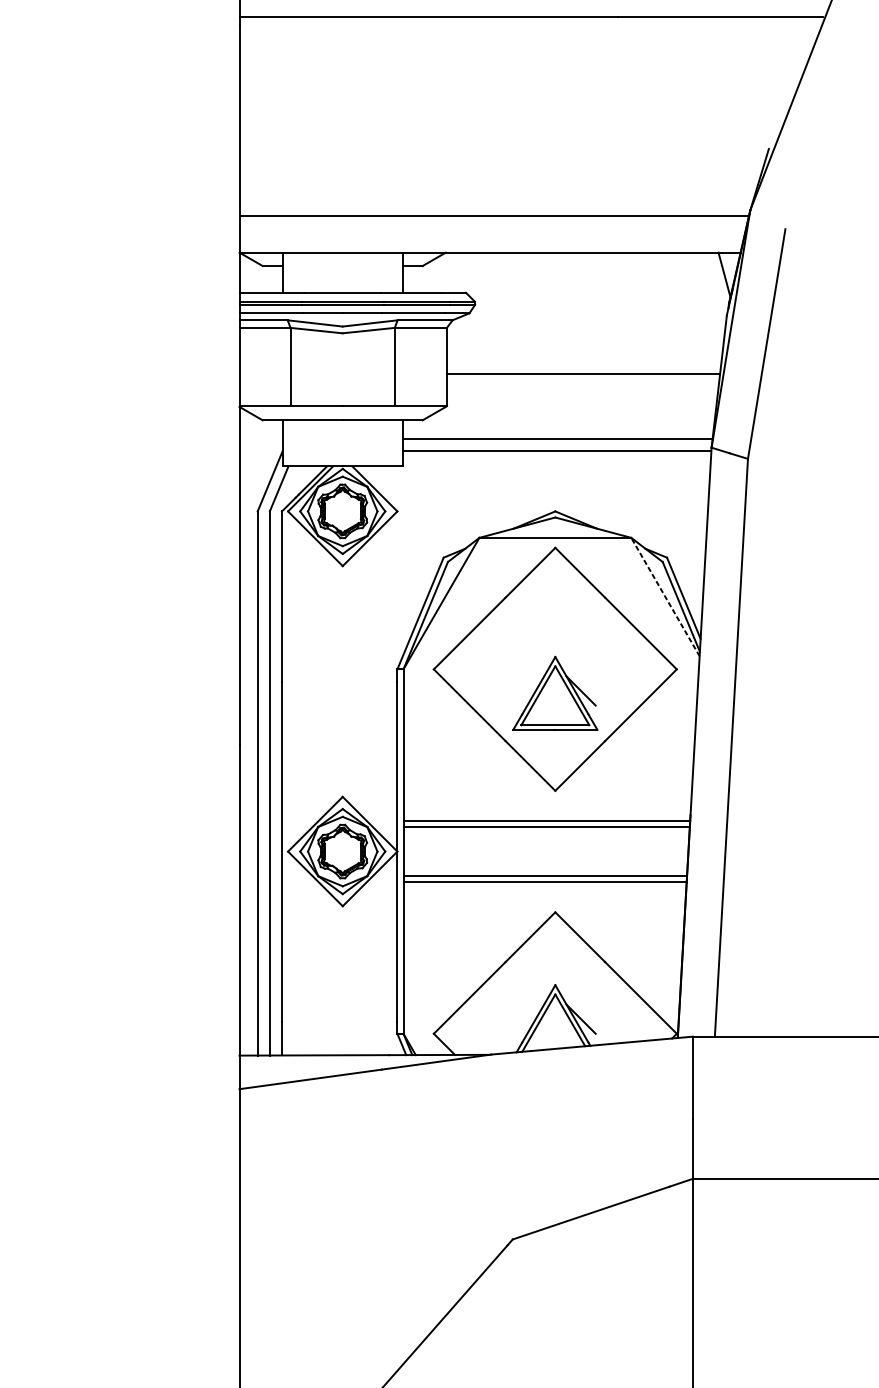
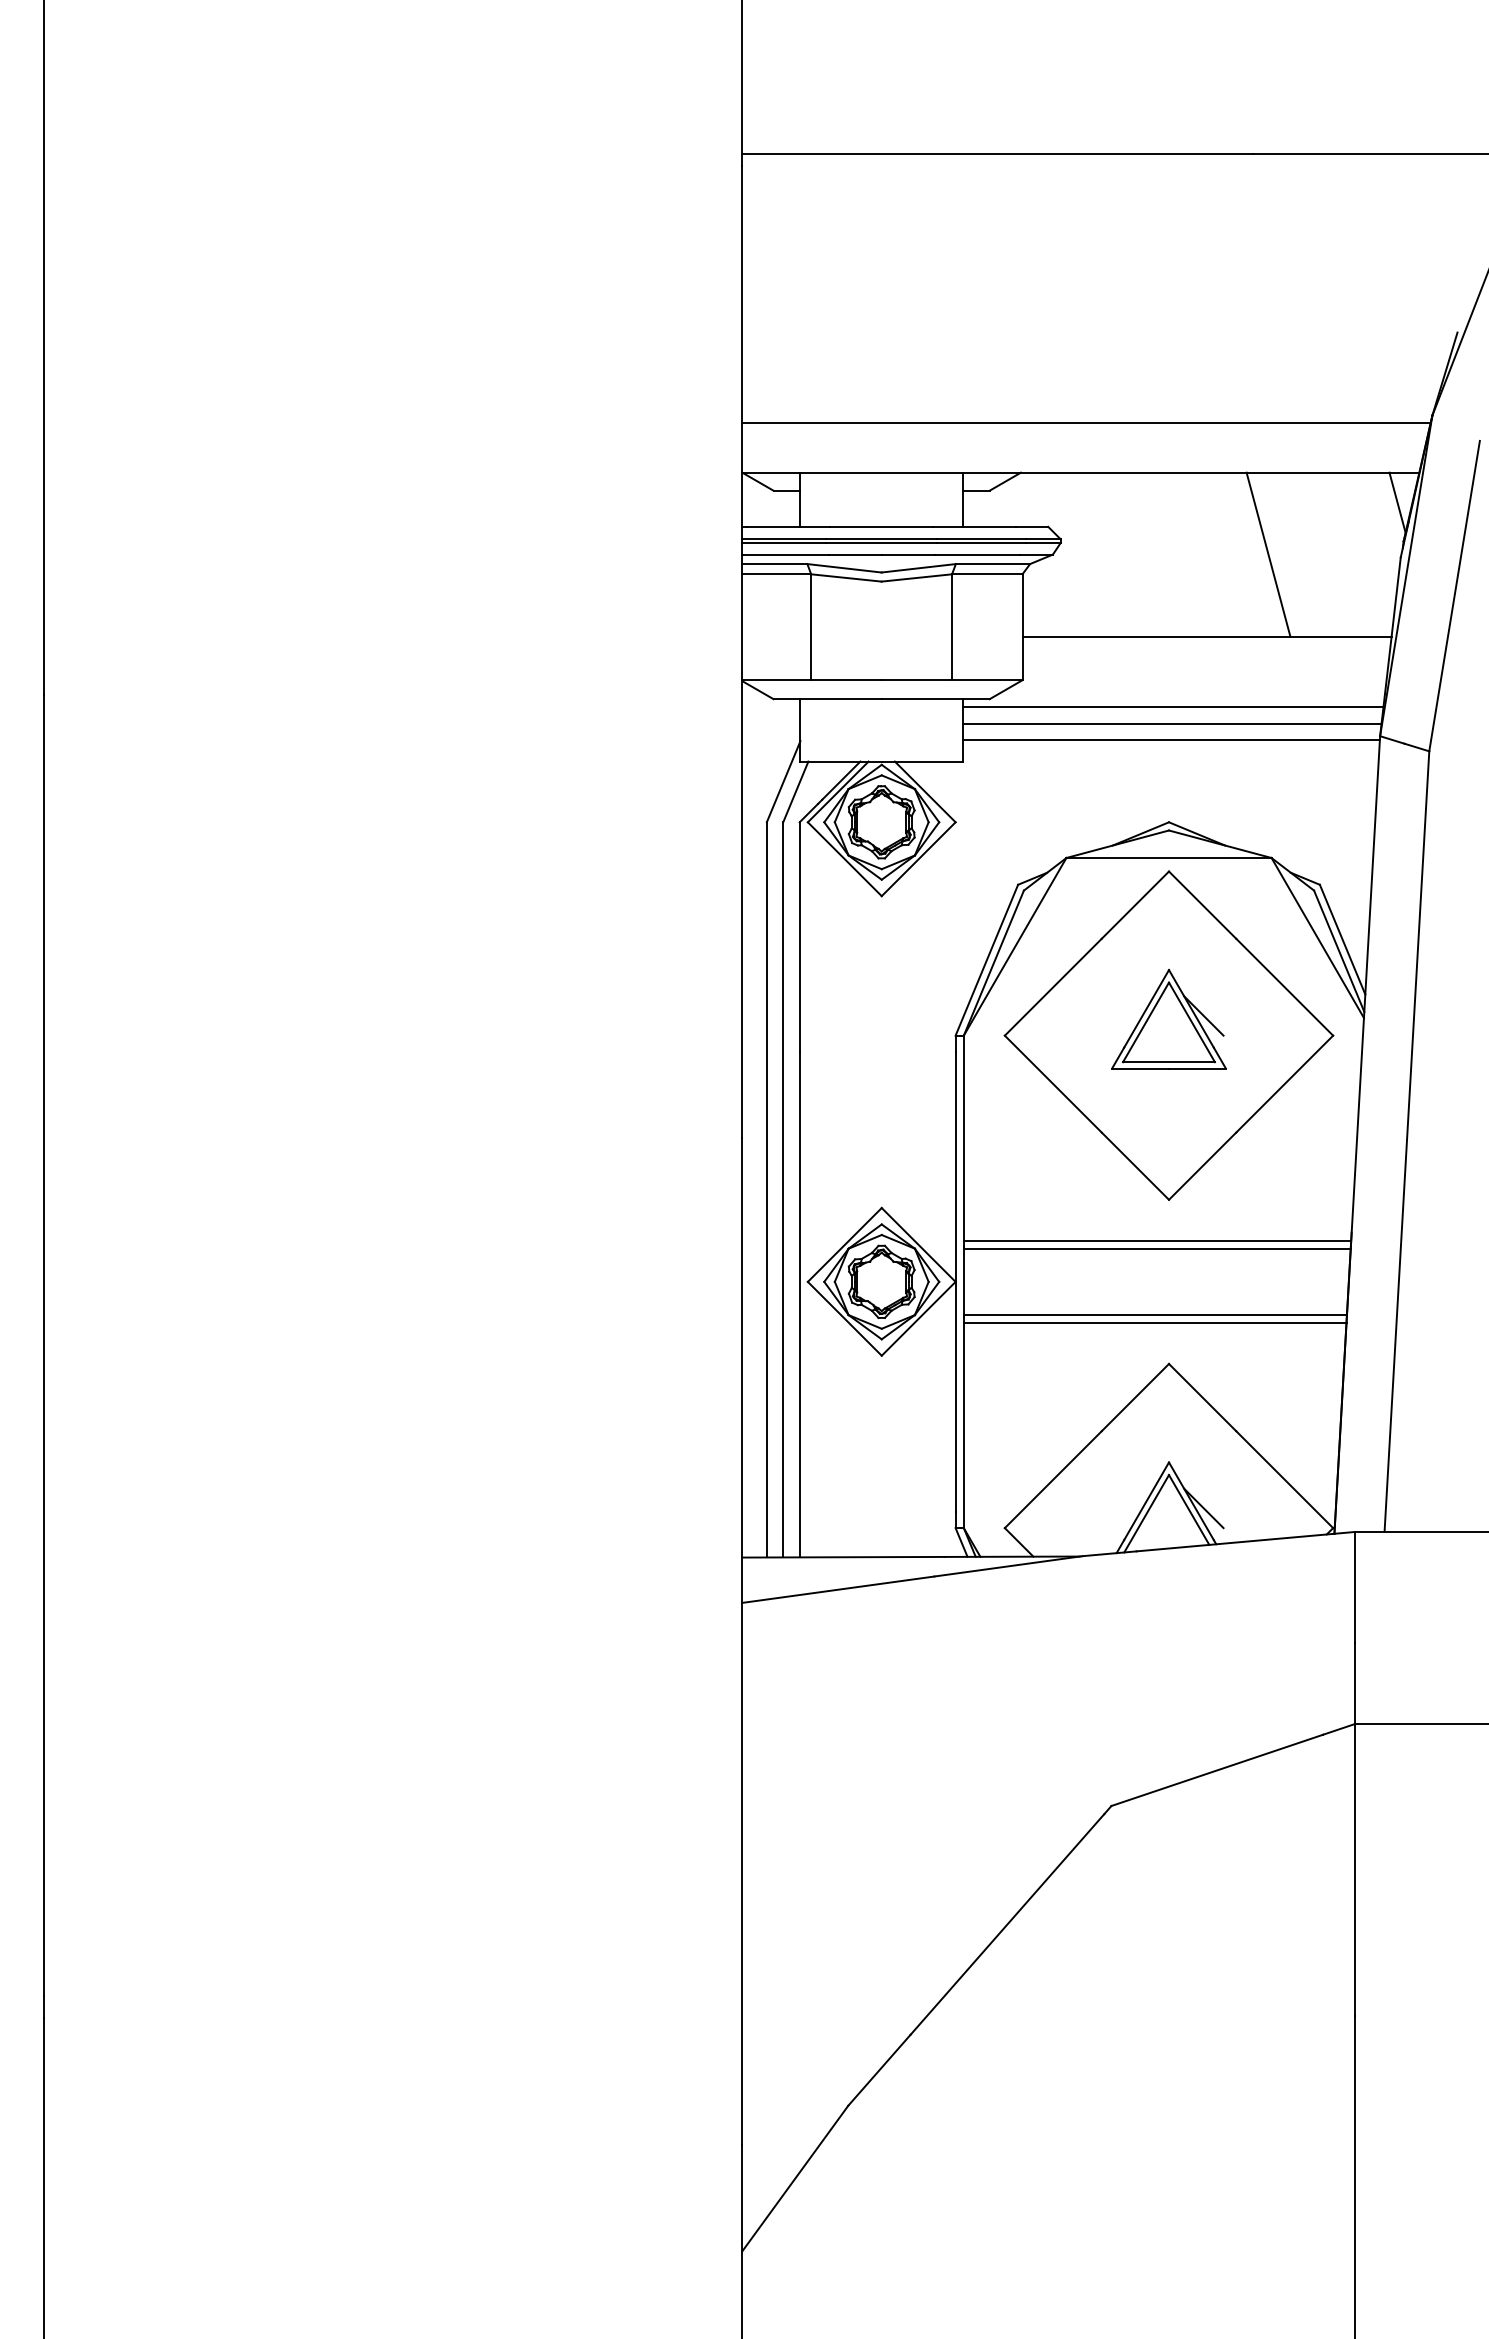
line: (628, 313) -> (1268, 554), added
line: (557, 426) -> (1172, 707), added
line: (665, 596) -> (1317, 937), dashed -> solid
part: (554, 693) -> (1168, 1019), moved

